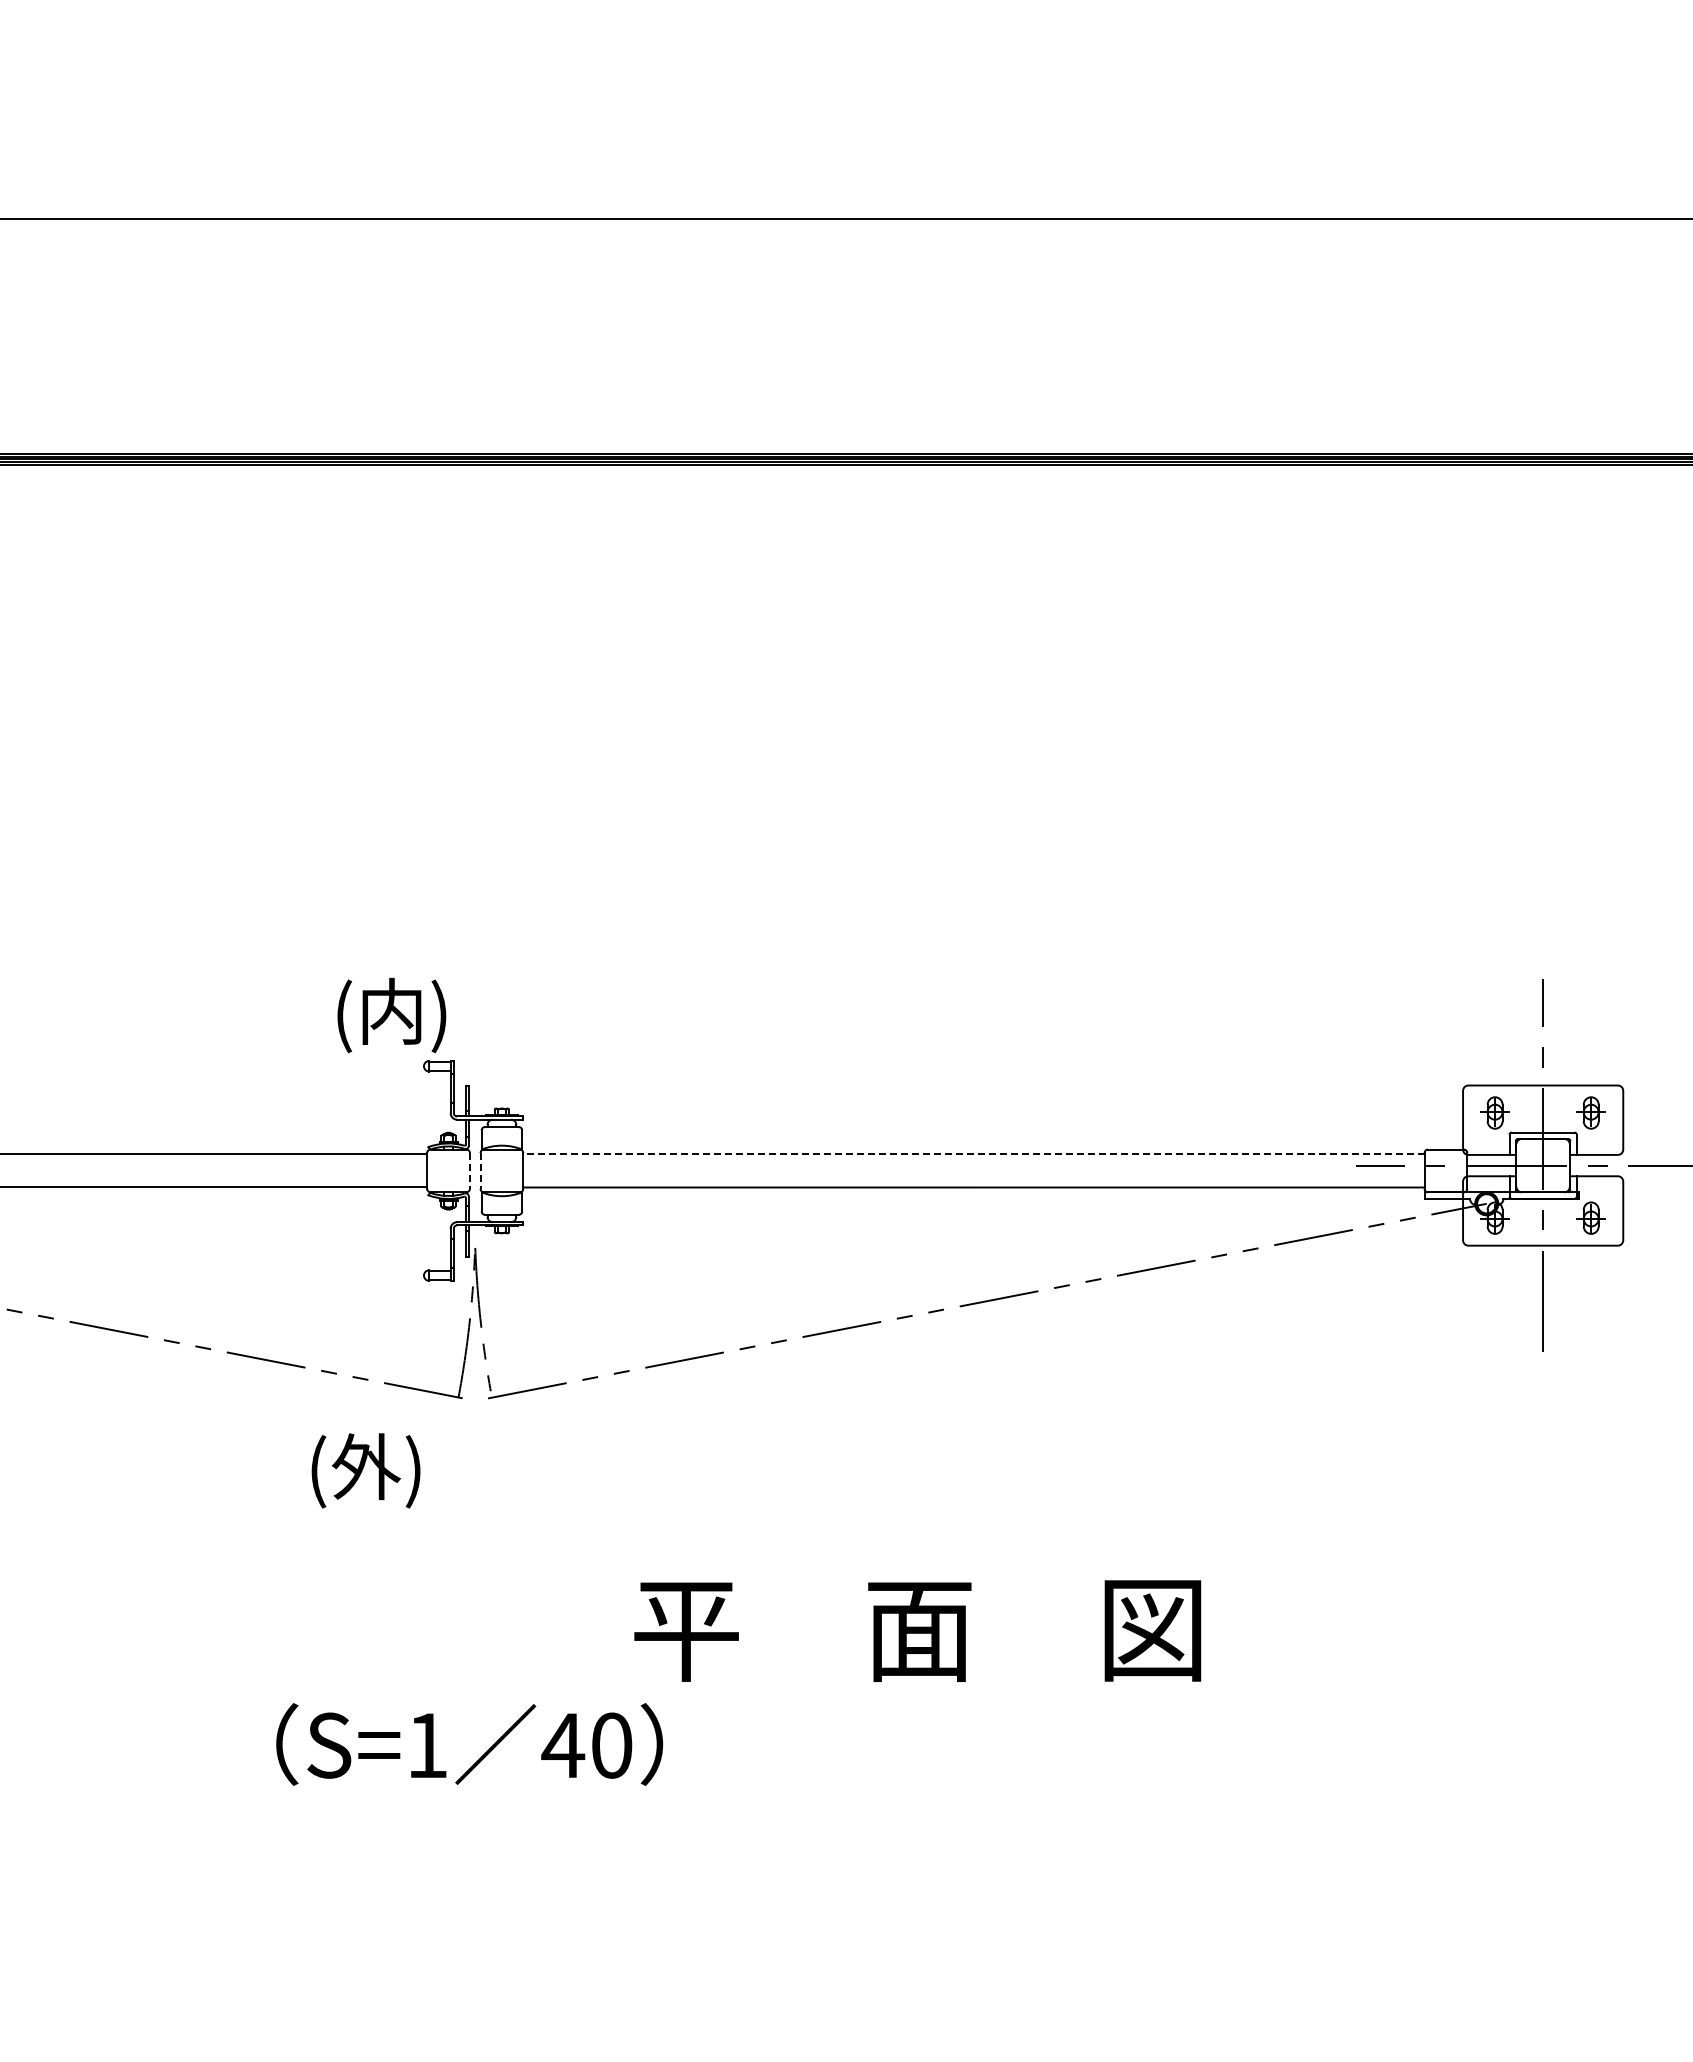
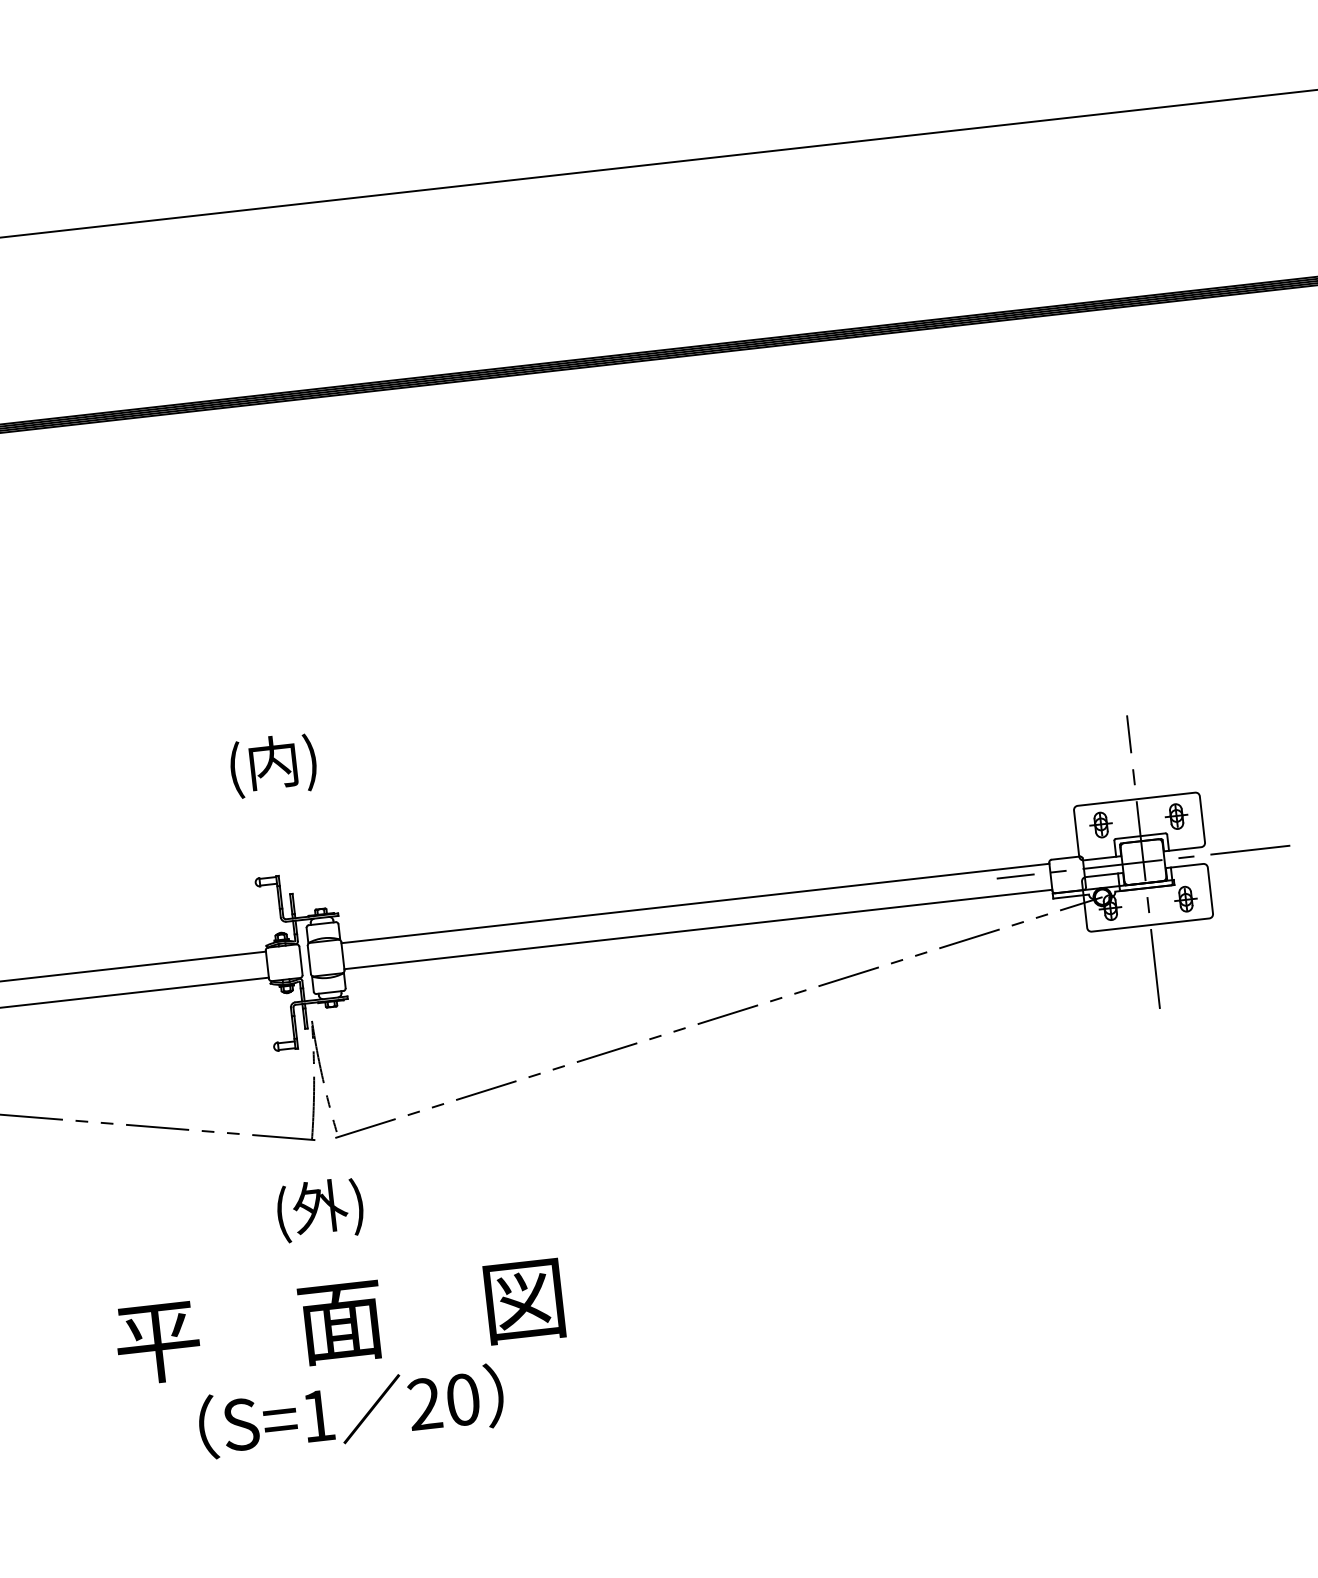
text: (391, 1015) -> (273, 765), moved
line: (973, 1154) -> (695, 903), dashed -> solid
line: (469, 1170) -> (300, 960), dashed -> solid
line: (480, 1170) -> (309, 959), dashed -> solid
text: (365, 1470) -> (319, 1209), moved
text: (917, 1630) -> (339, 1322), moved
text: (563, 1744) -> (425, 1403), 40 -> 20

